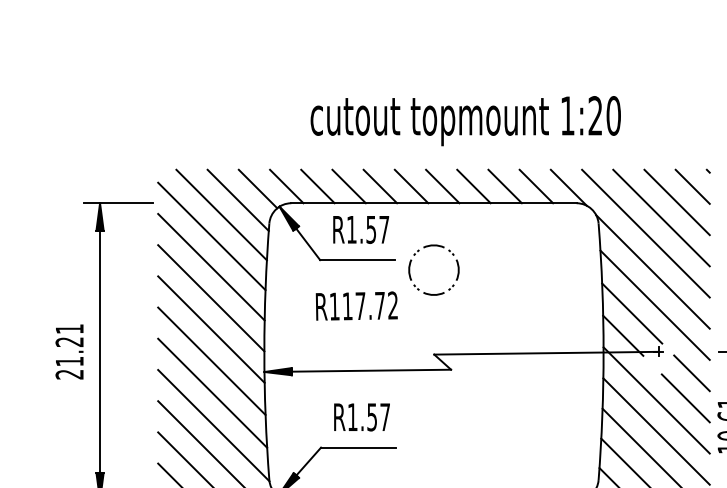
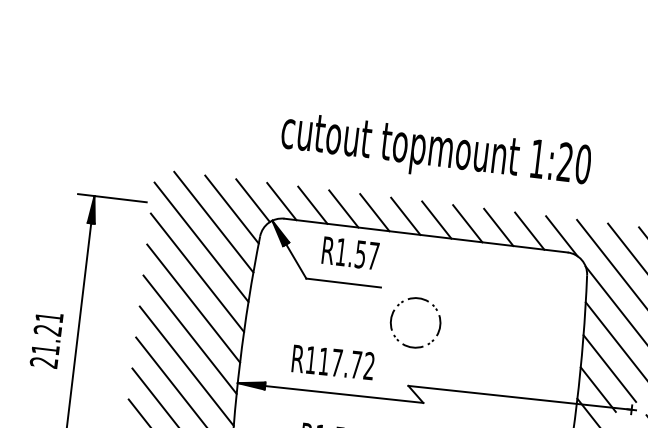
text: (465, 121) -> (435, 152), moved
part: (418, 252) -> (402, 303), moved
text: (356, 305) -> (332, 361), moved

